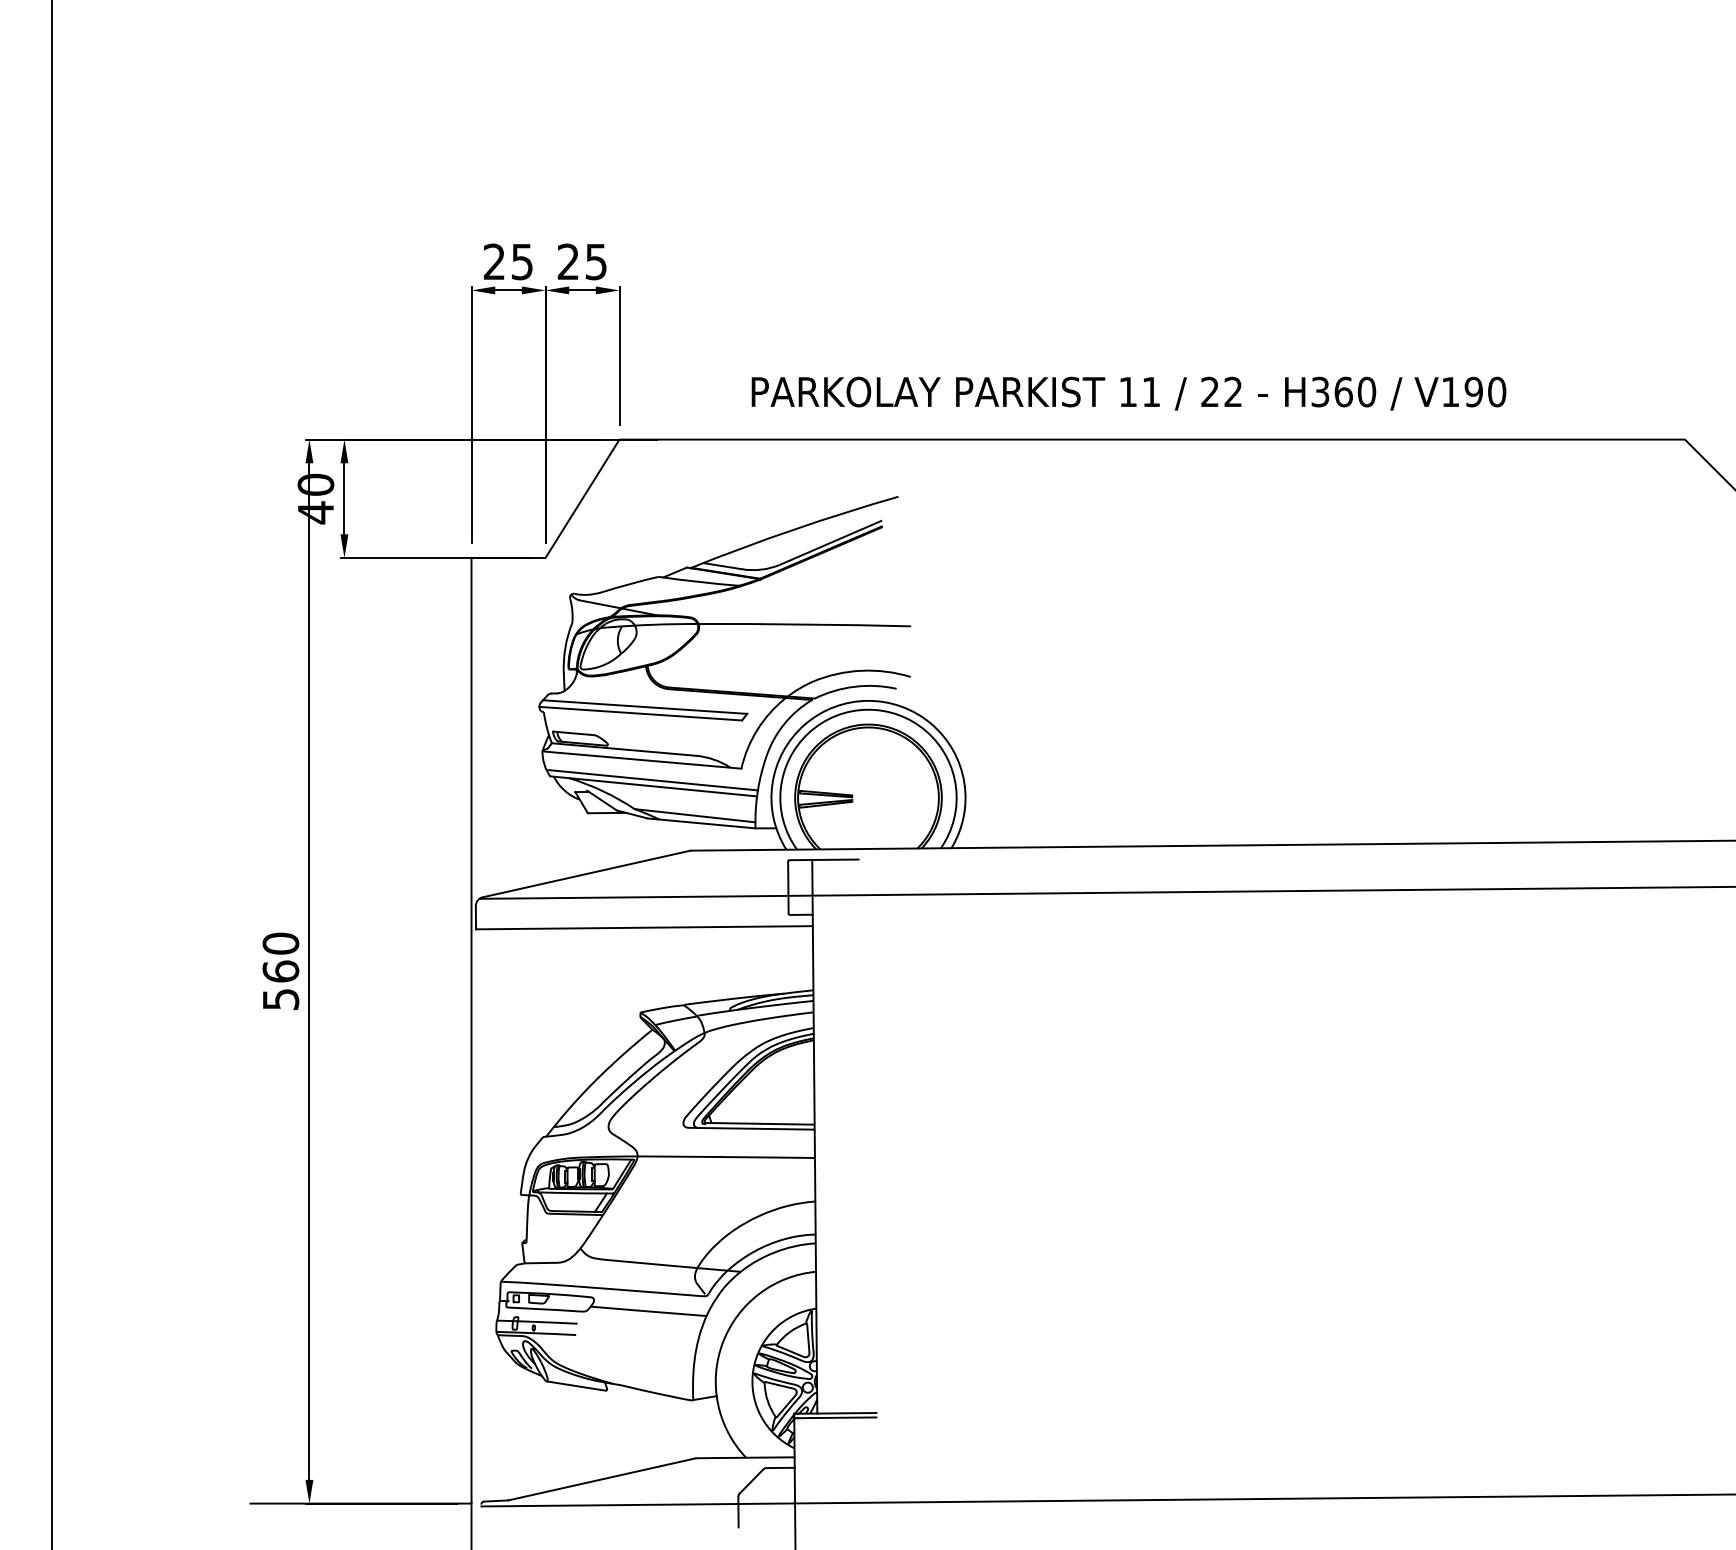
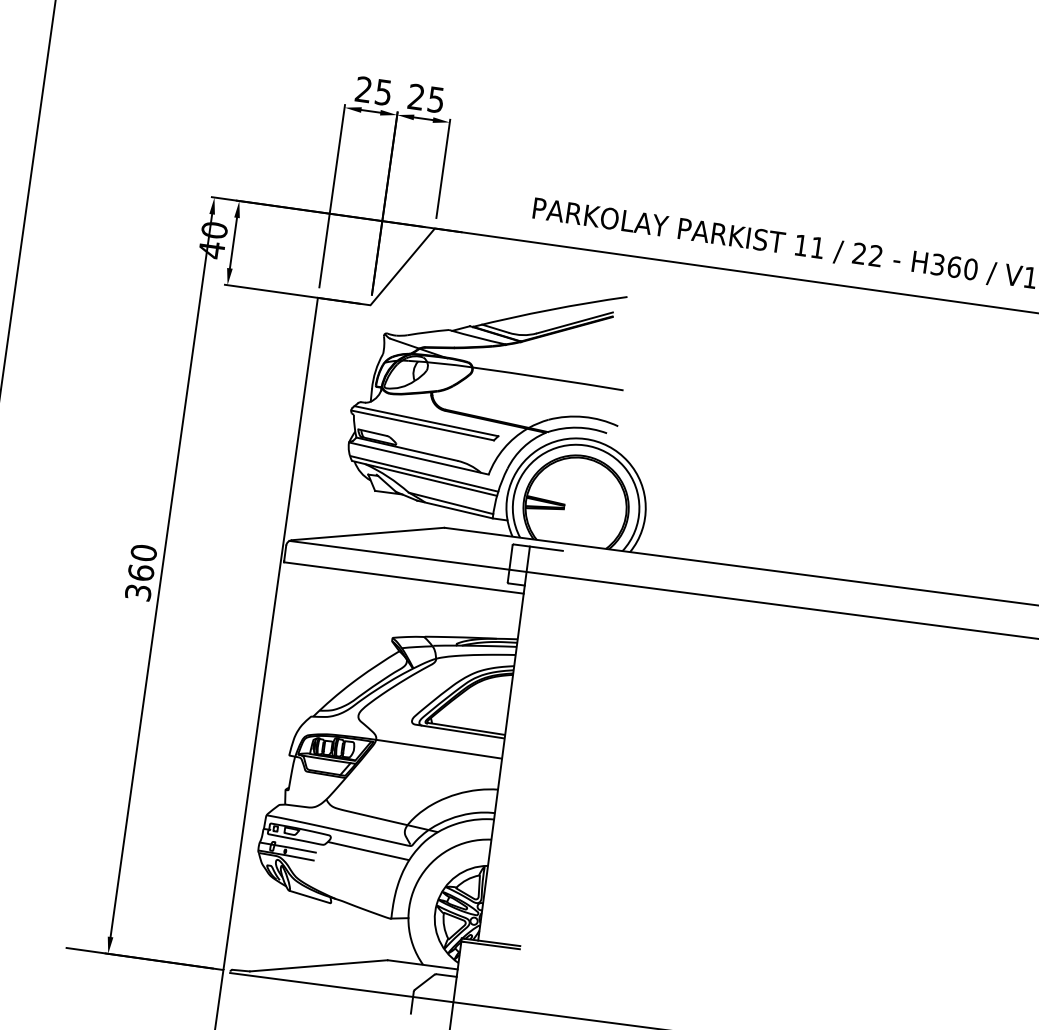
text: (280, 999) -> (138, 592), 560 -> 360

